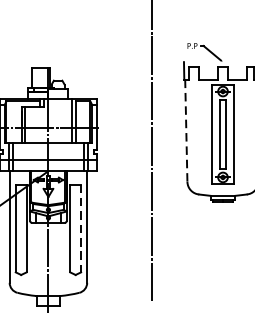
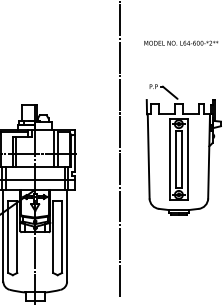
line: (186, 130) -> (148, 156), dashed -> solid
line: (81, 229) -> (62, 237), dashed -> solid

